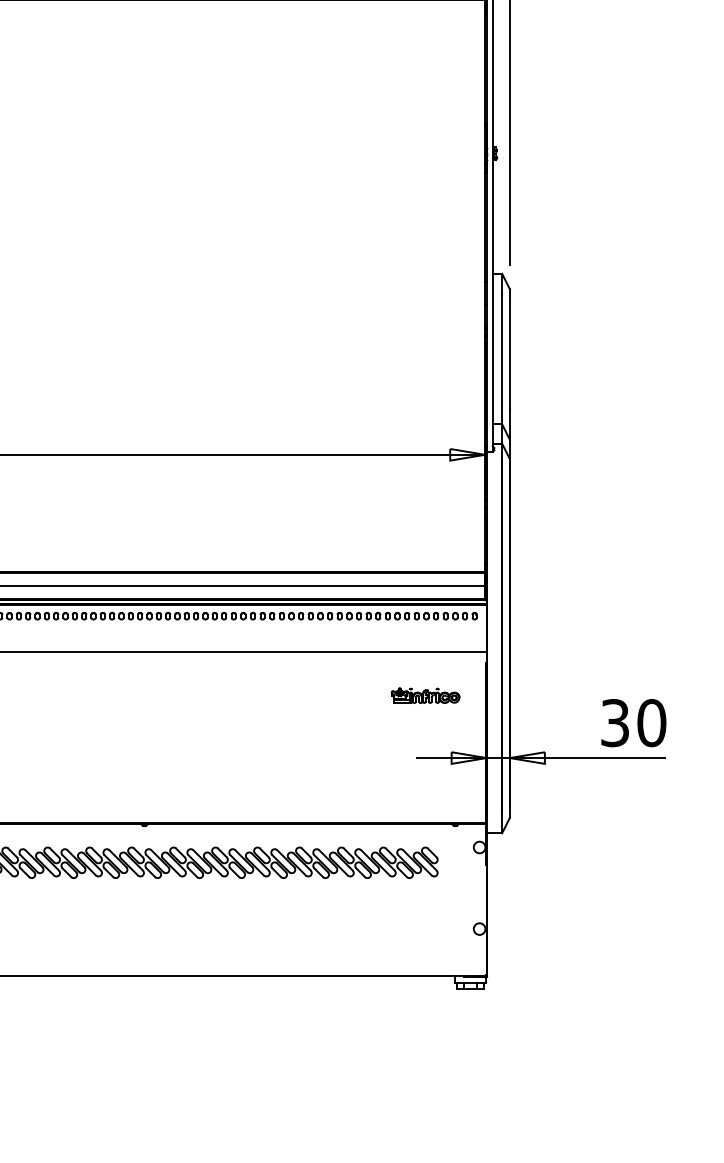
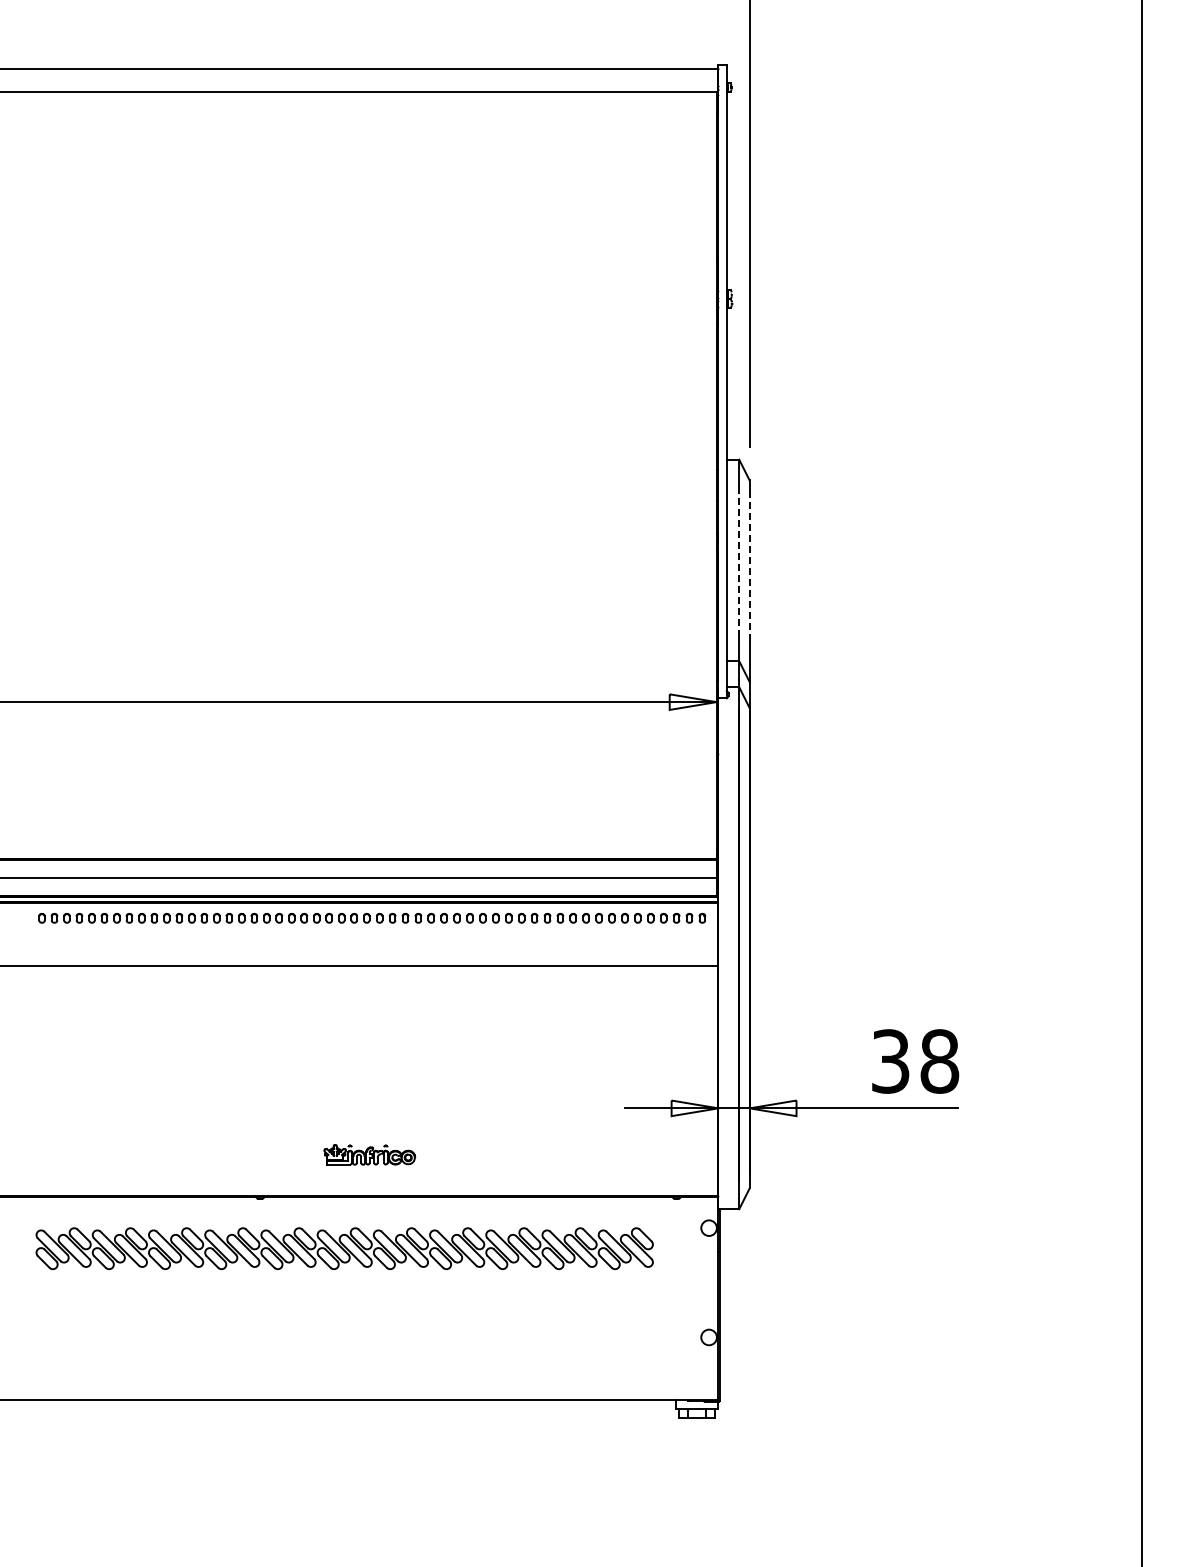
line: (502, 349) -> (739, 561), solid -> dashed
line: (509, 353) -> (749, 566), solid -> dashed
part: (425, 695) -> (369, 1154), moved
text: (651, 723) -> (939, 1061), 30 -> 38

